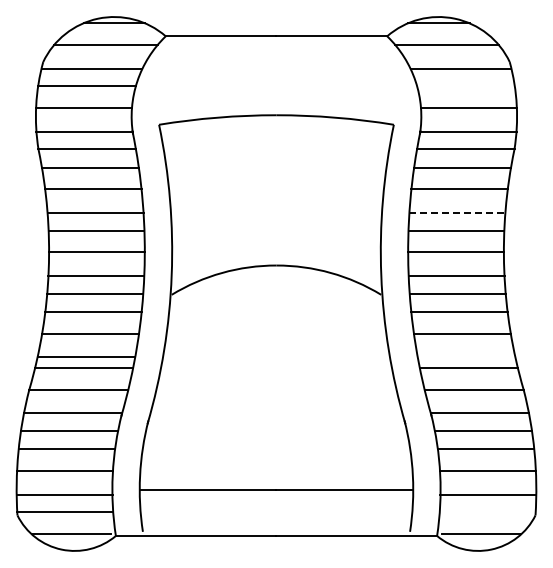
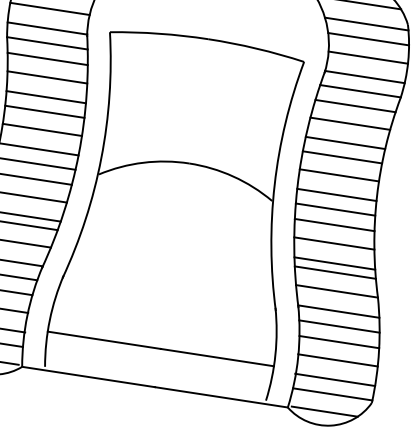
line: (465, 86) -> (368, 39), added
line: (457, 213) -> (345, 143), dashed -> solid
line: (466, 357) -> (334, 263), added
line: (487, 512) -> (332, 394), added

